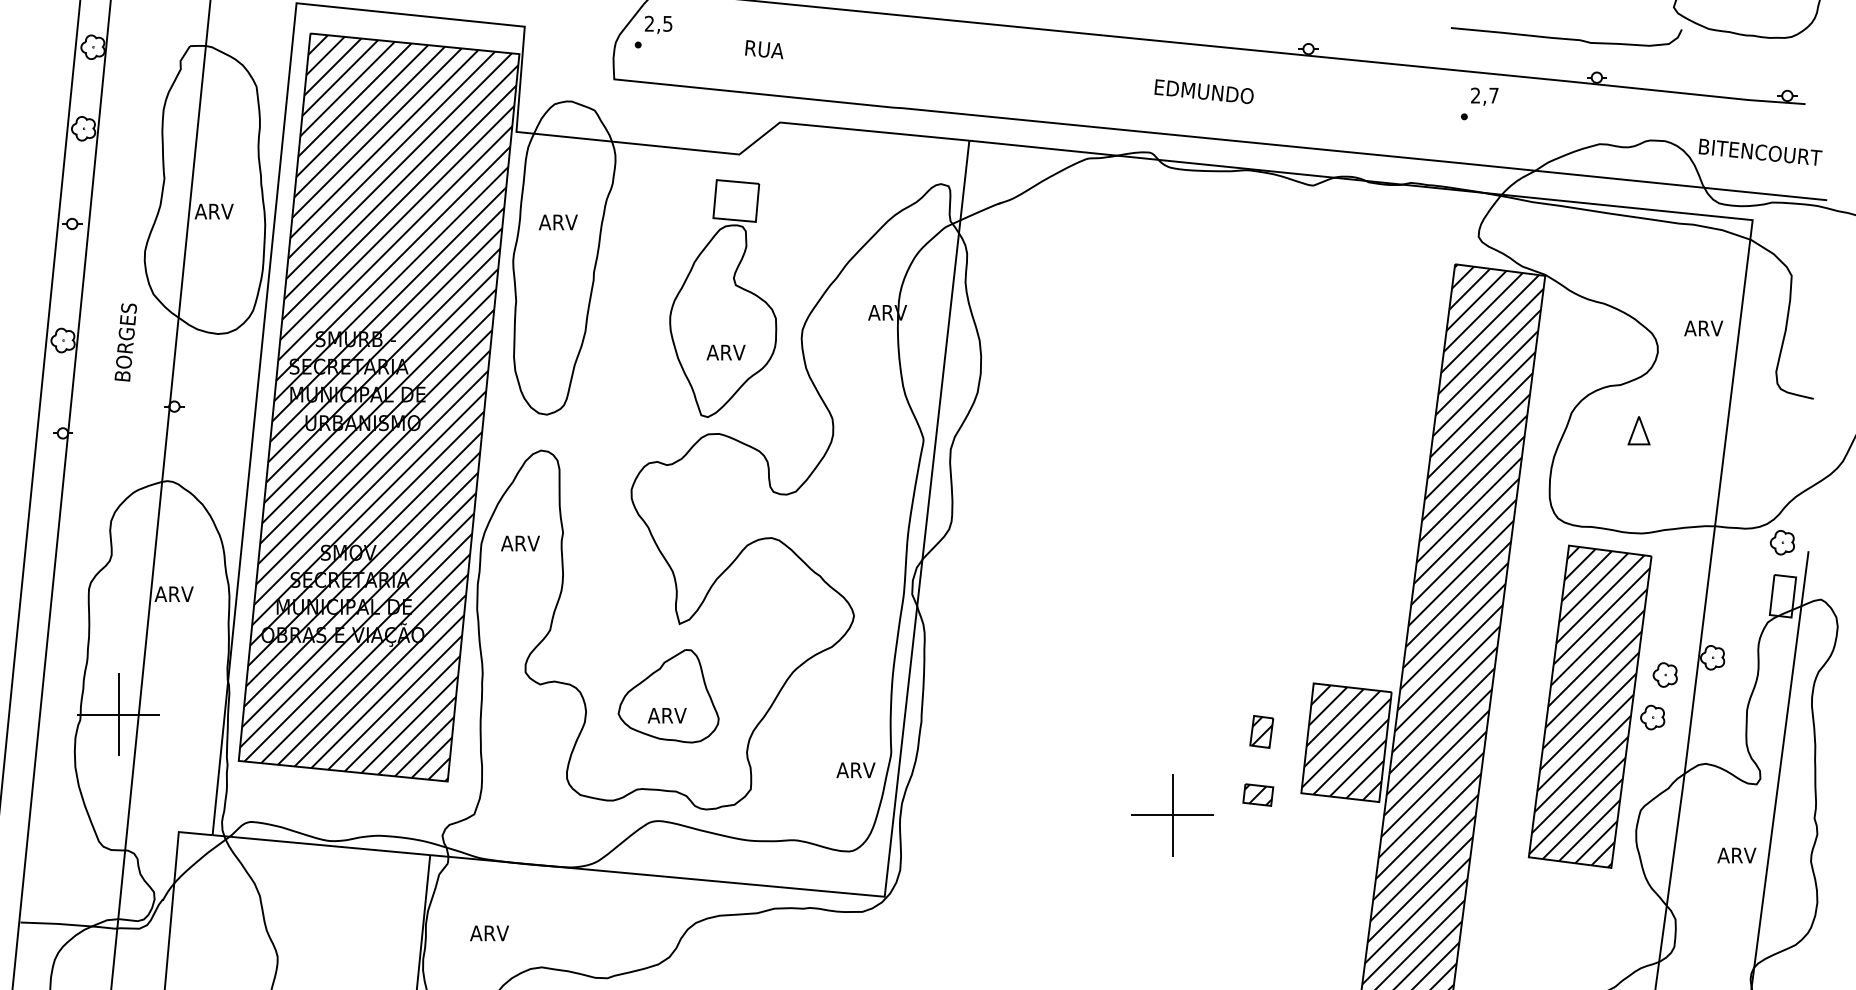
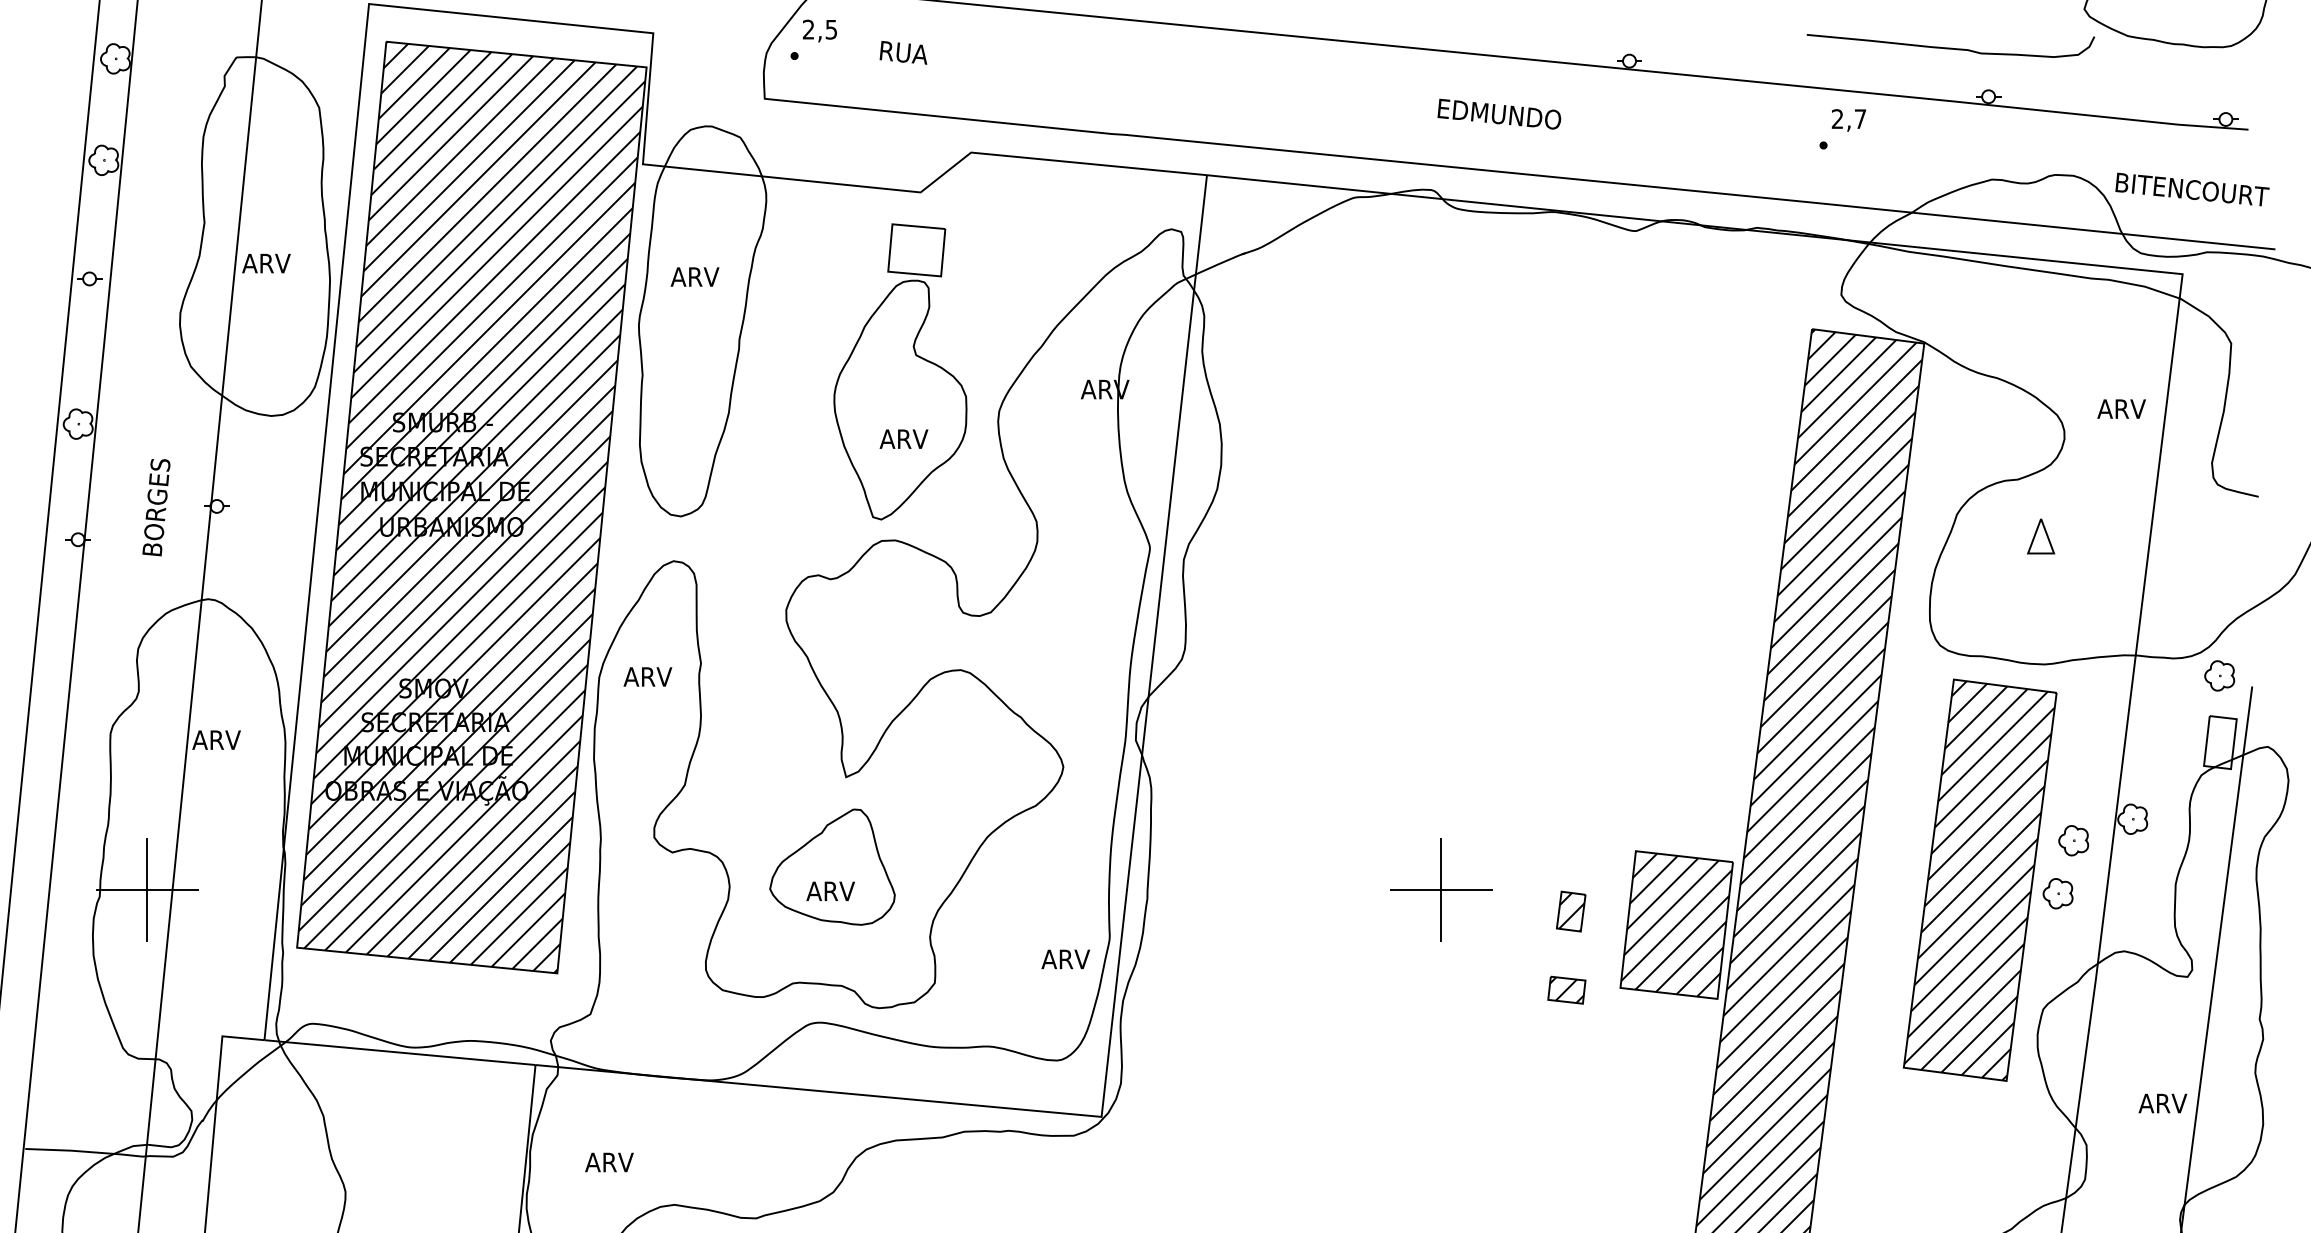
text: (764, 49) -> (903, 52), moved
text: (125, 342) -> (156, 507), moved
part: (1172, 814) -> (1441, 889), moved
text: (1736, 855) -> (2162, 1103), moved

